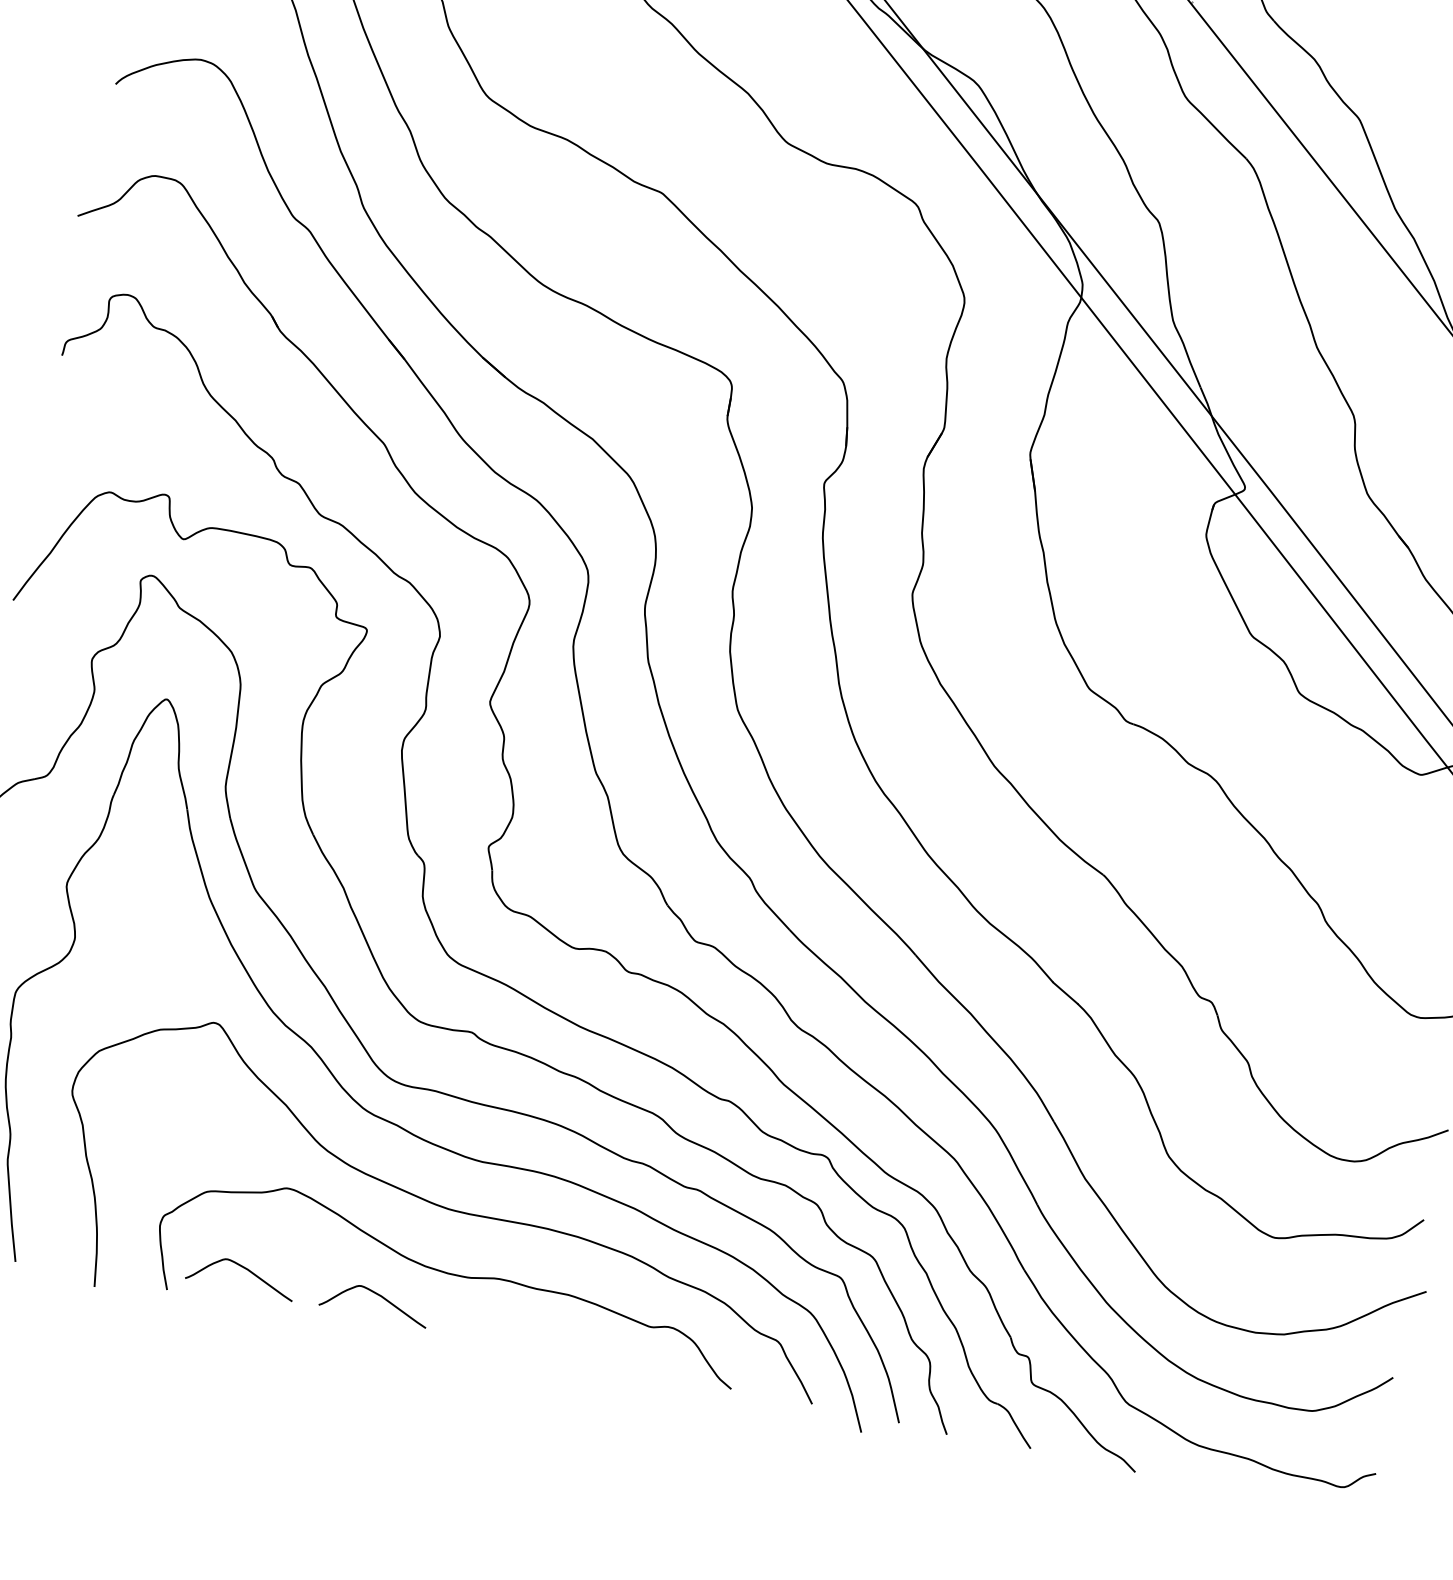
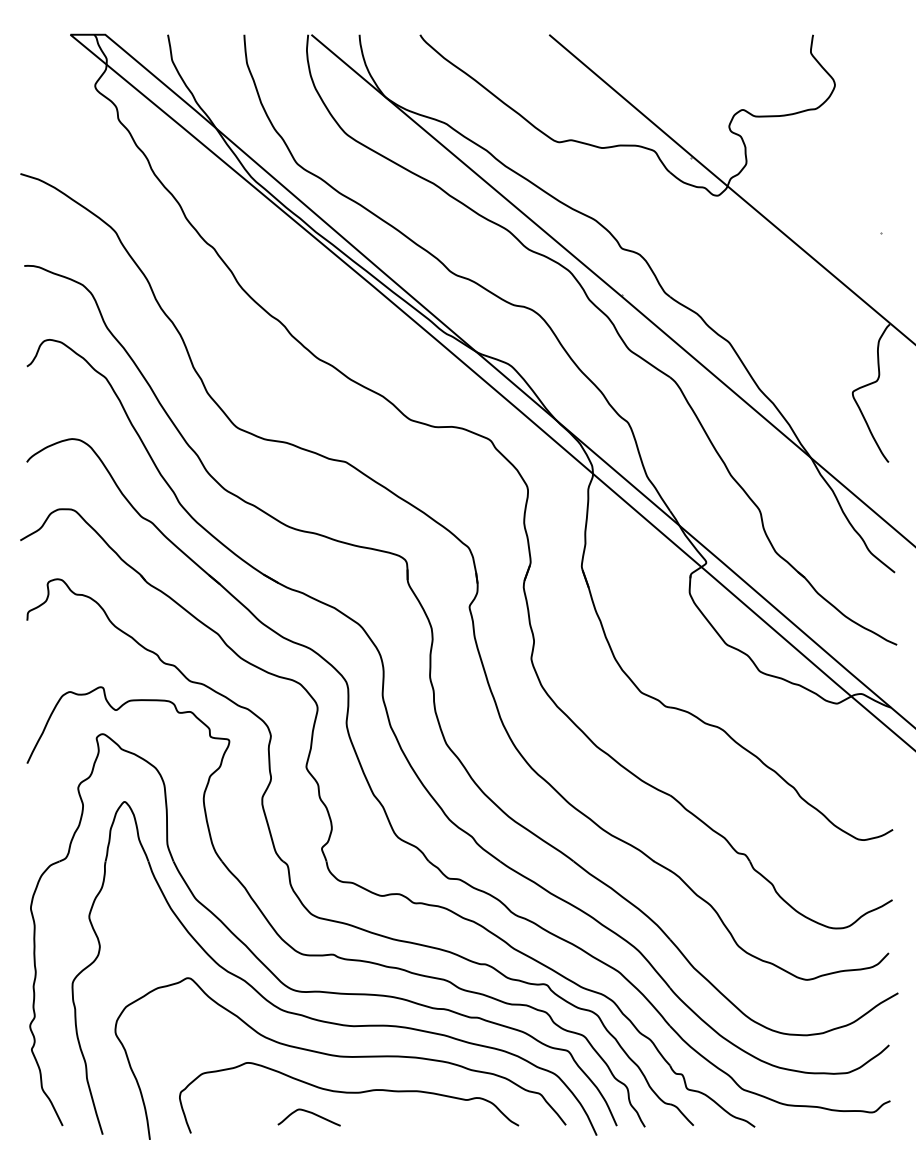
curve: (243, 1269) -> (231, 1113), removed

